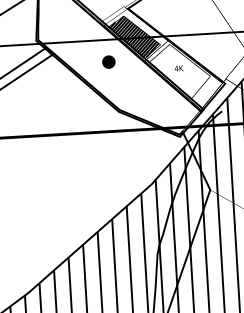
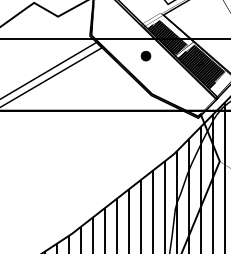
hatch: (180, 71) -> (201, 66), added

